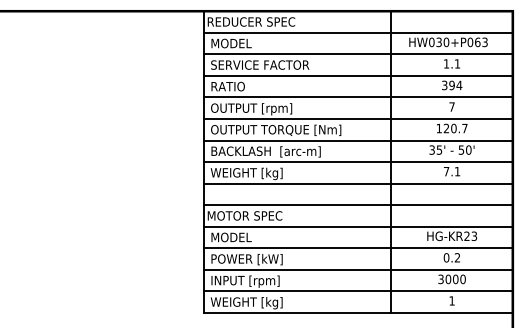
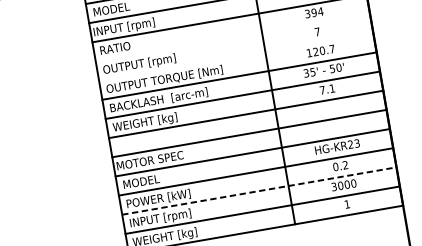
text: (258, 66) -> (139, 25), SERVICE FACTOR -> INPUT [rpm]
line: (358, 97) -> (232, 37), removed
line: (358, 118) -> (236, 56), removed
line: (359, 269) -> (260, 190), solid -> dashed

